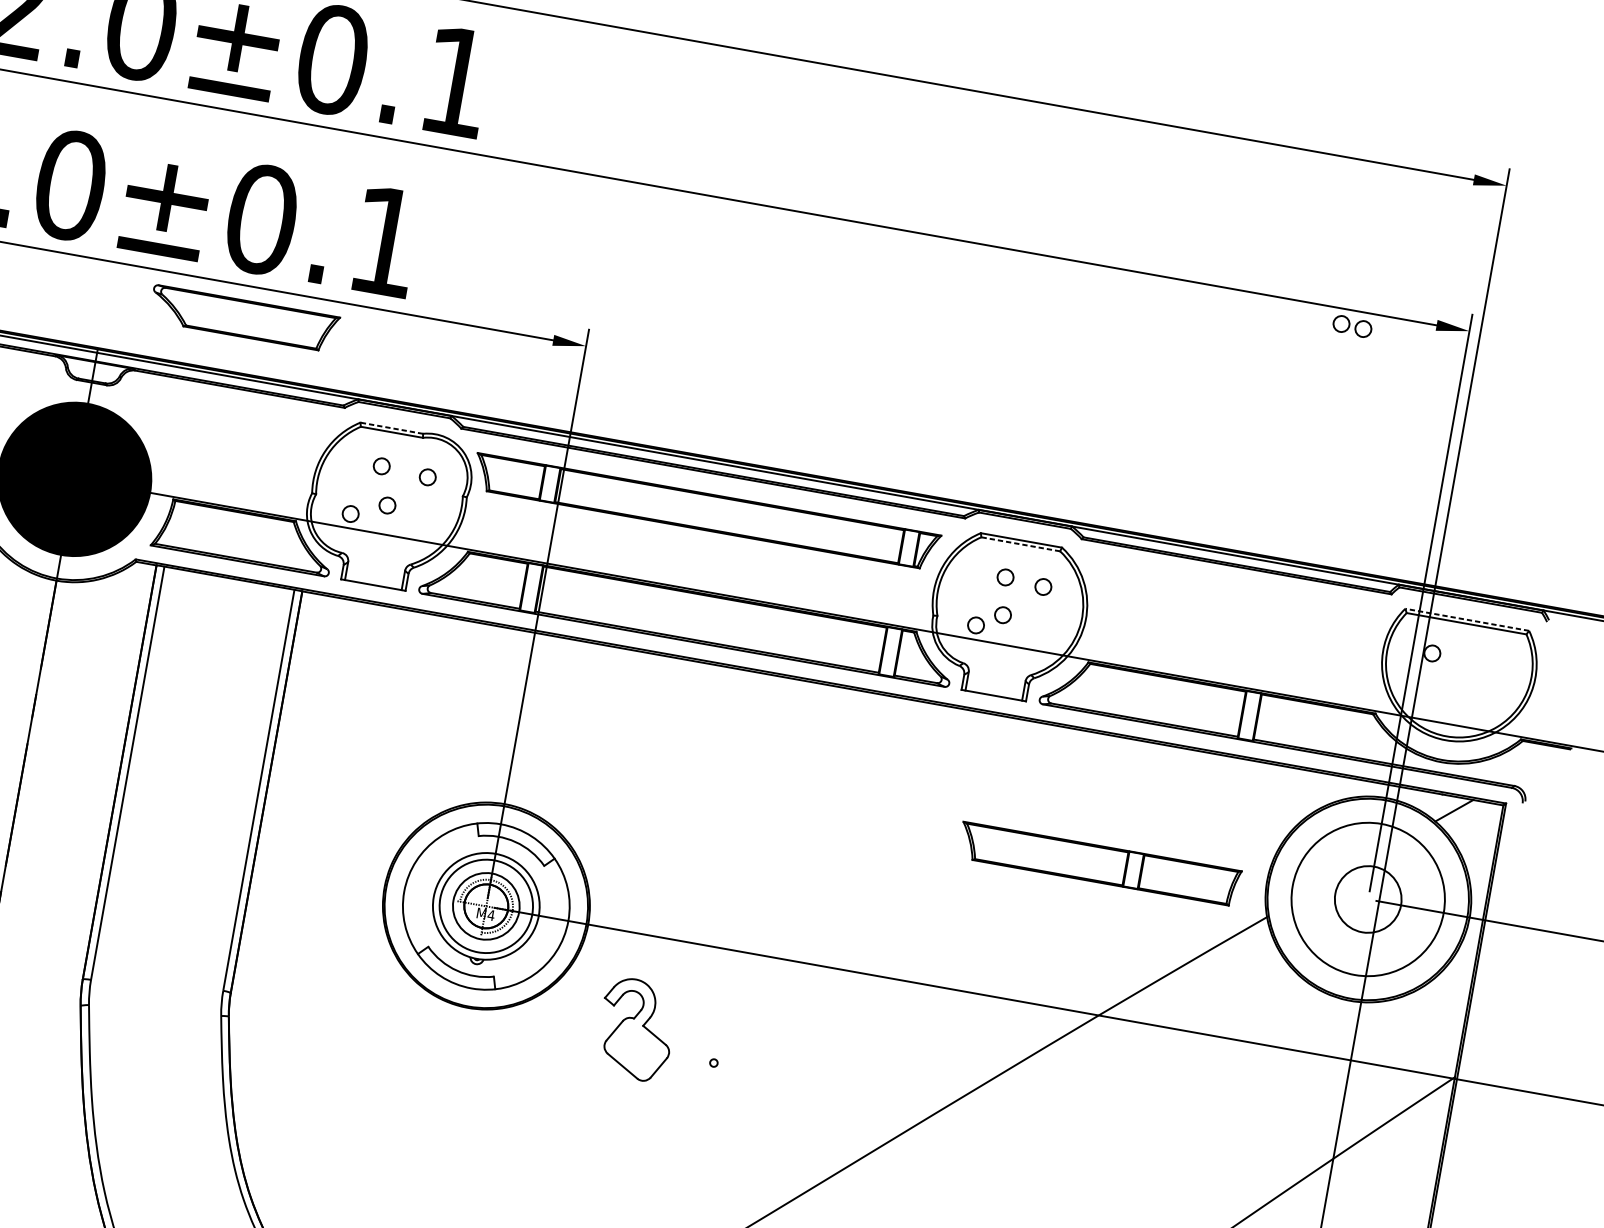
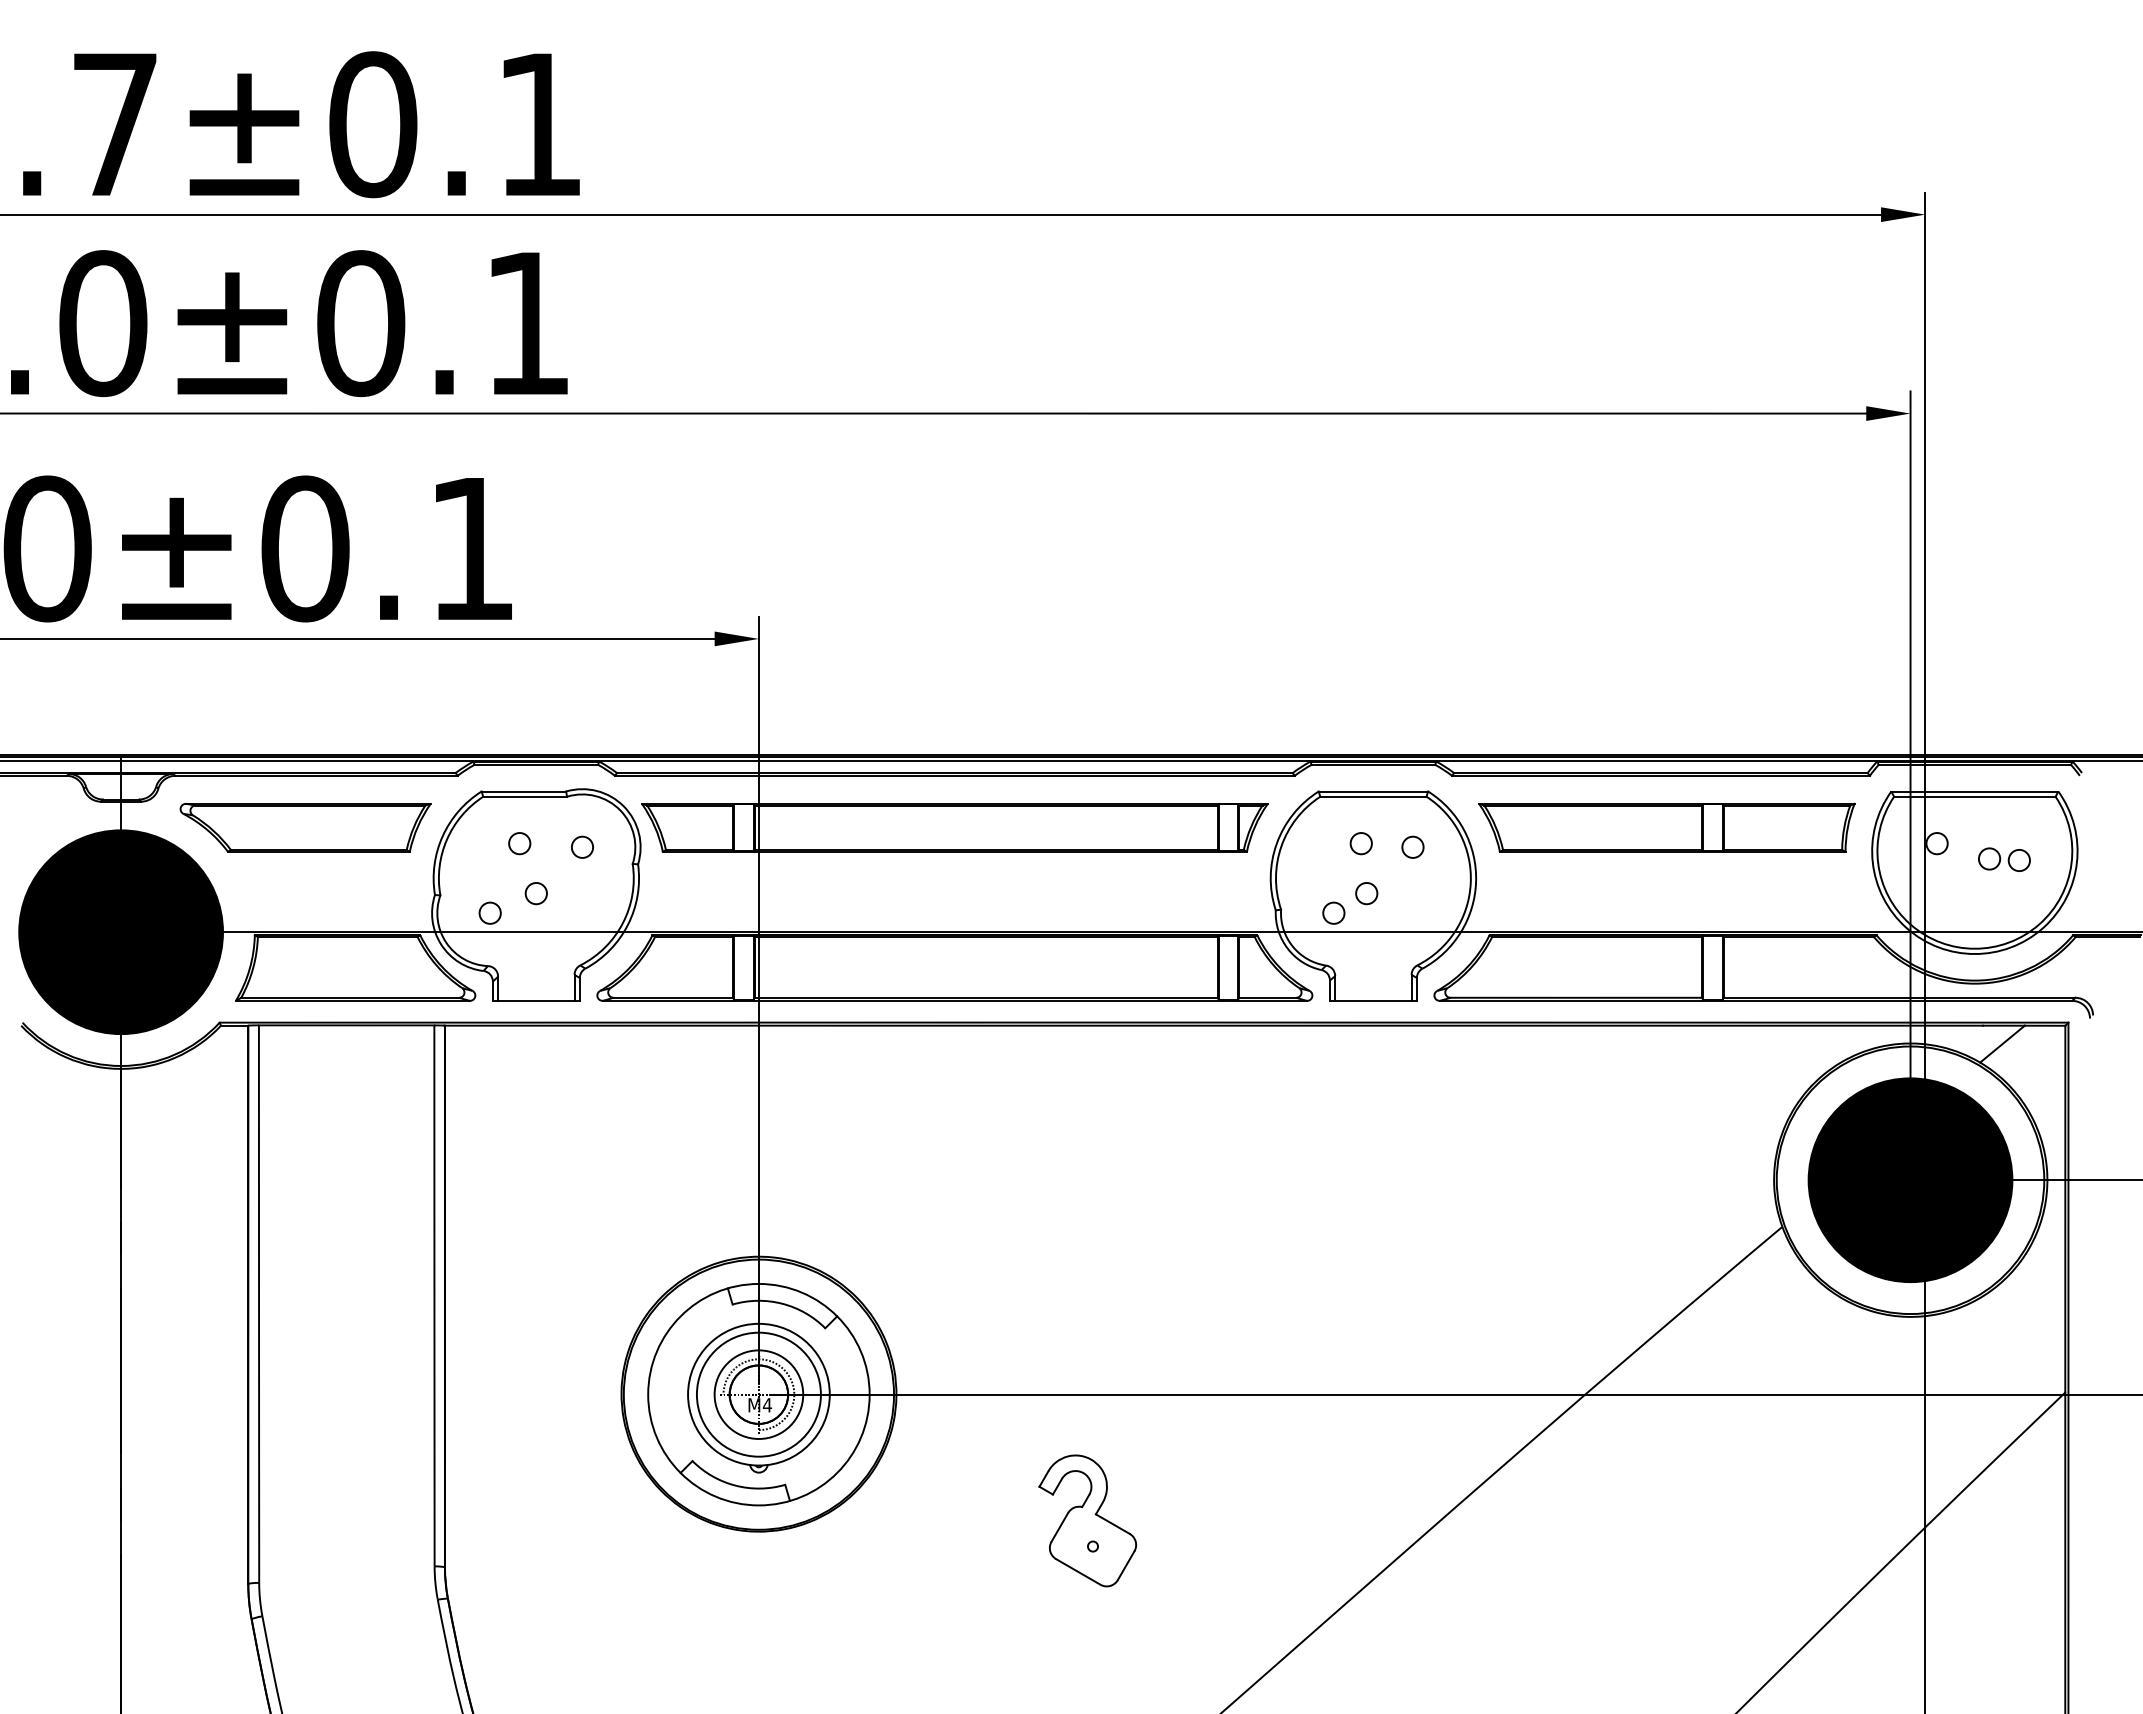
part: (244, 318) -> (305, 827), moved
part: (1352, 326) -> (2004, 859), moved
line: (391, 428) -> (523, 791), dashed -> solid
line: (1020, 544) -> (1372, 796), dashed -> solid
line: (1466, 619) -> (1974, 791), dashed -> solid
part: (1099, 863) -> (1666, 827), moved
fill: (1368, 899) -> (1910, 1180), added
part: (636, 1029) -> (1087, 1520), moved

